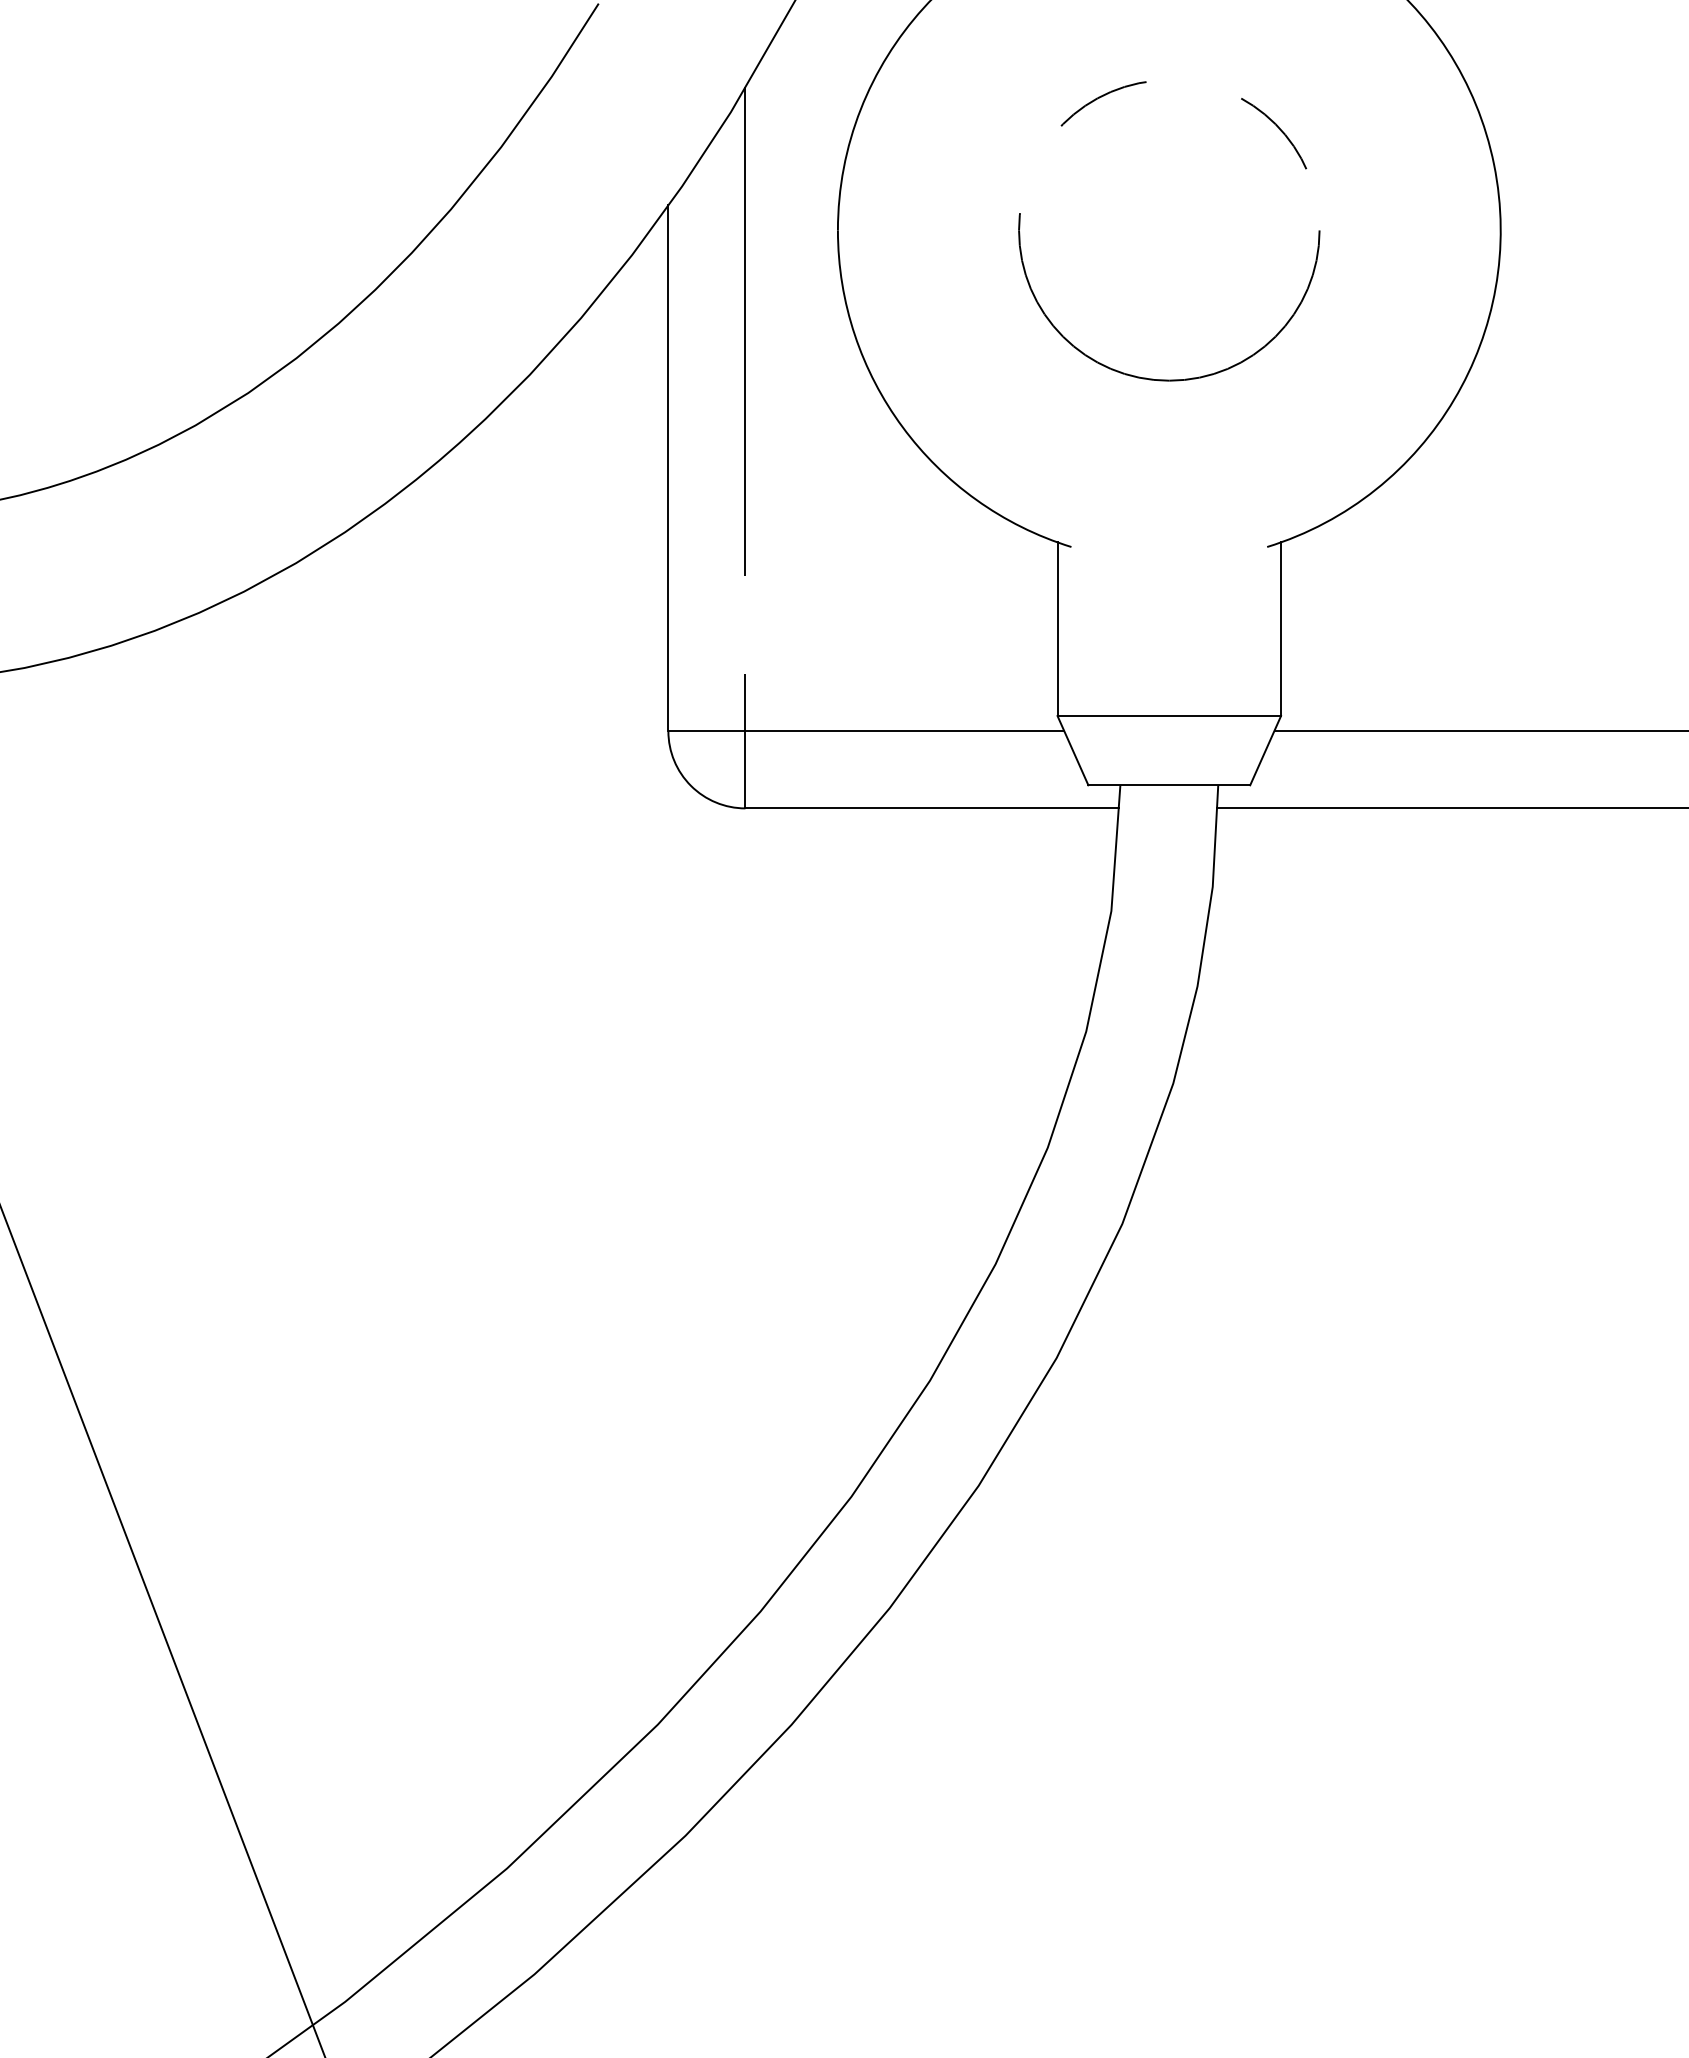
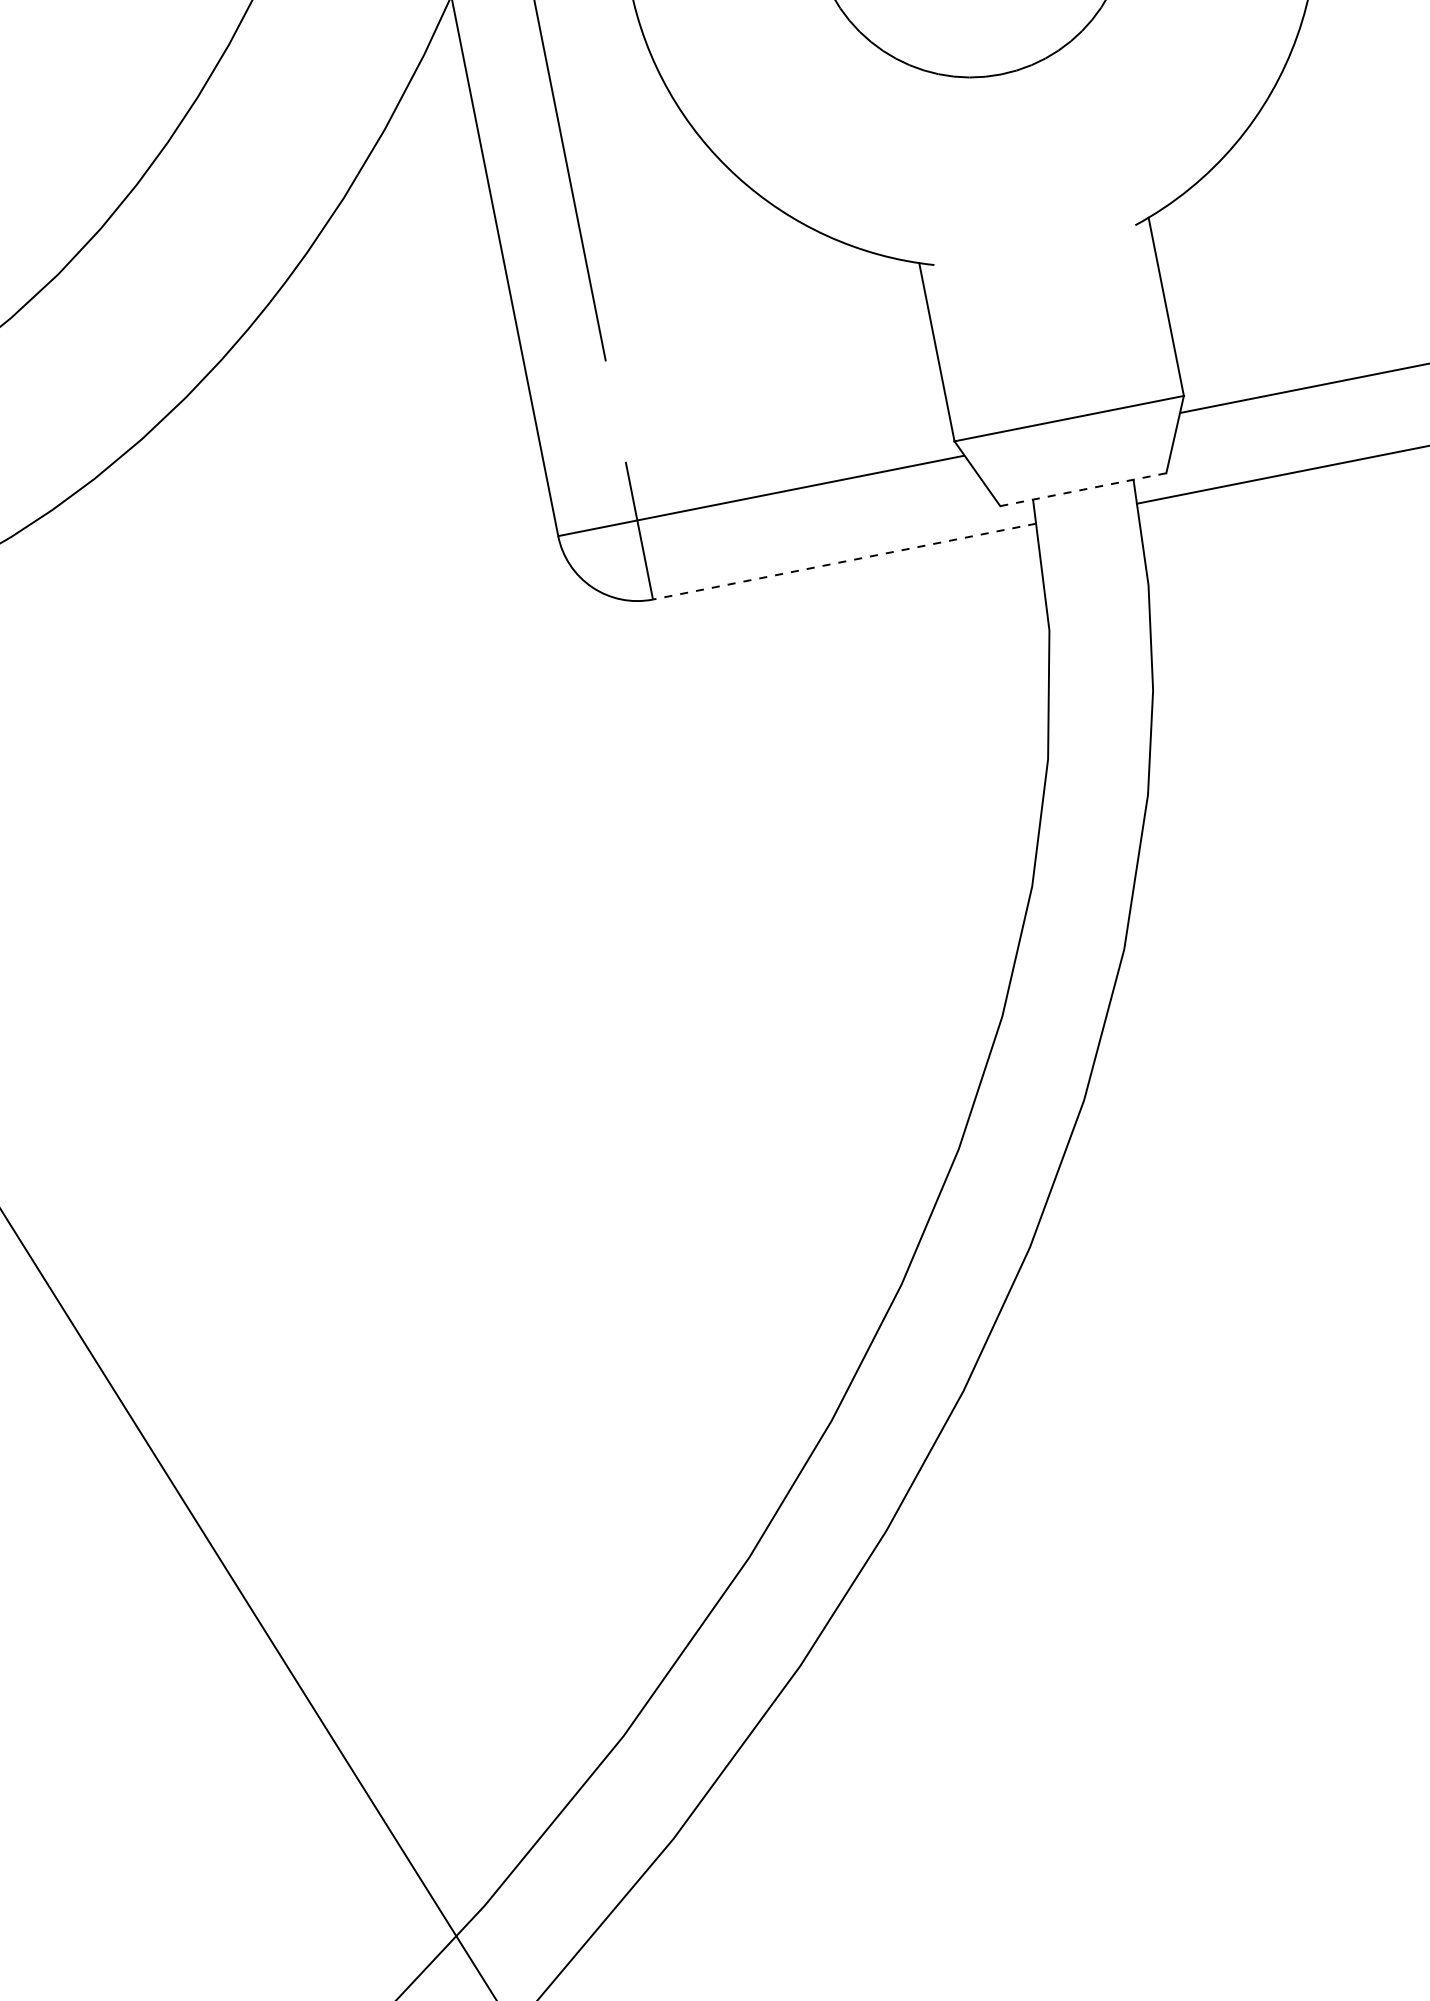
line: (1169, 785) -> (1083, 489), solid -> dashed
line: (932, 808) -> (844, 561), solid -> dashed

